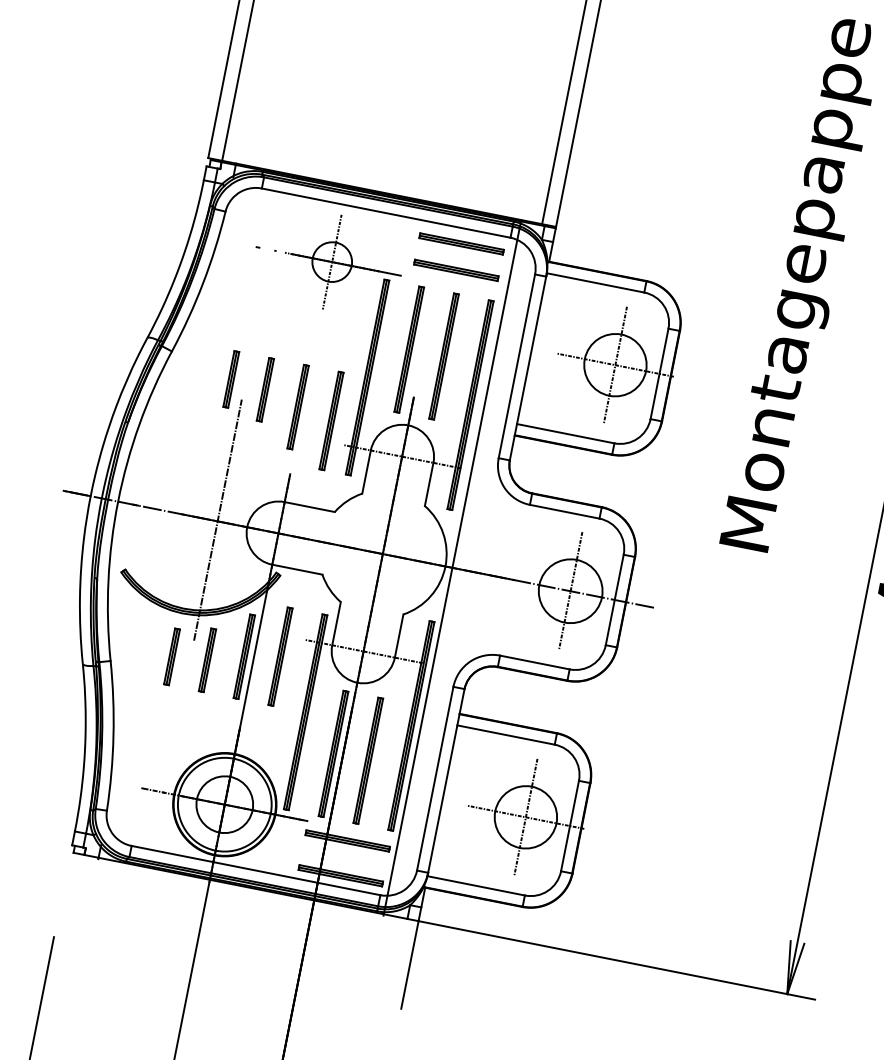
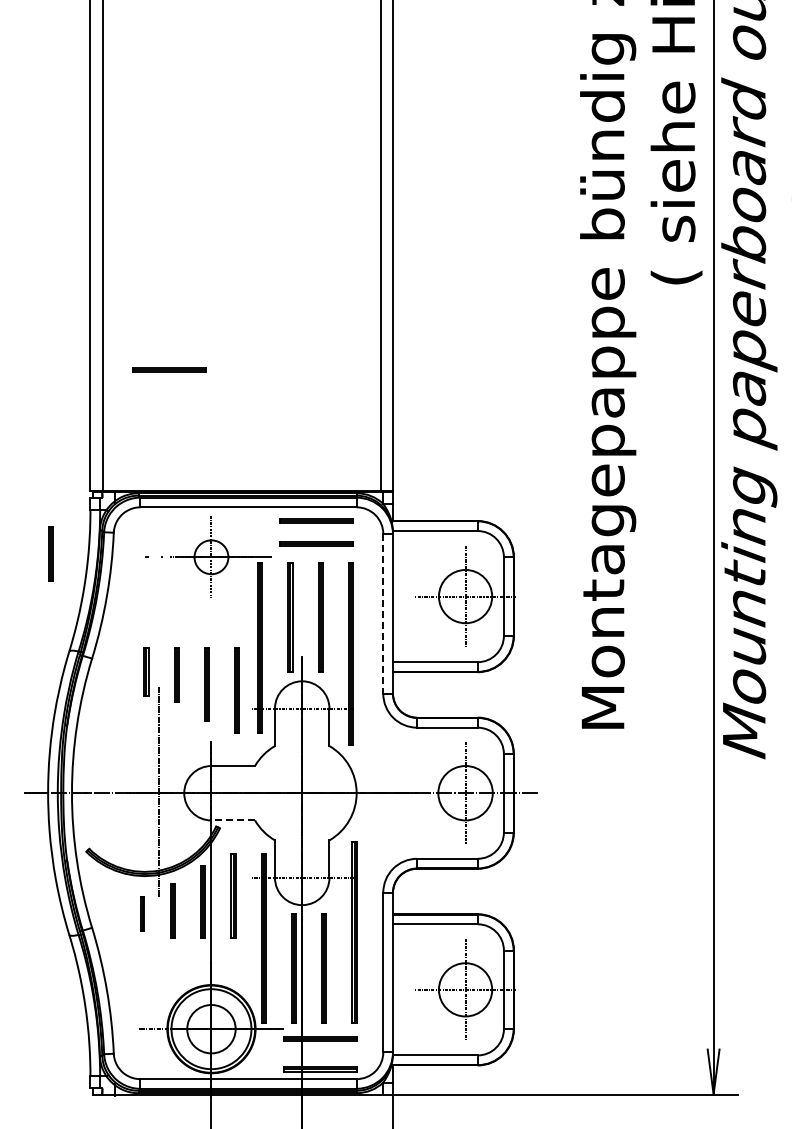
part: (326, 36) -> (169, 369), added
part: (148, 221) -> (50, 553), added
line: (517, 365) -> (383, 613), solid -> dashed
line: (452, 566) -> (362, 792), removed
line: (297, 569) -> (233, 820), solid -> dashed
part: (171, 655) -> (142, 913), size x0.7

